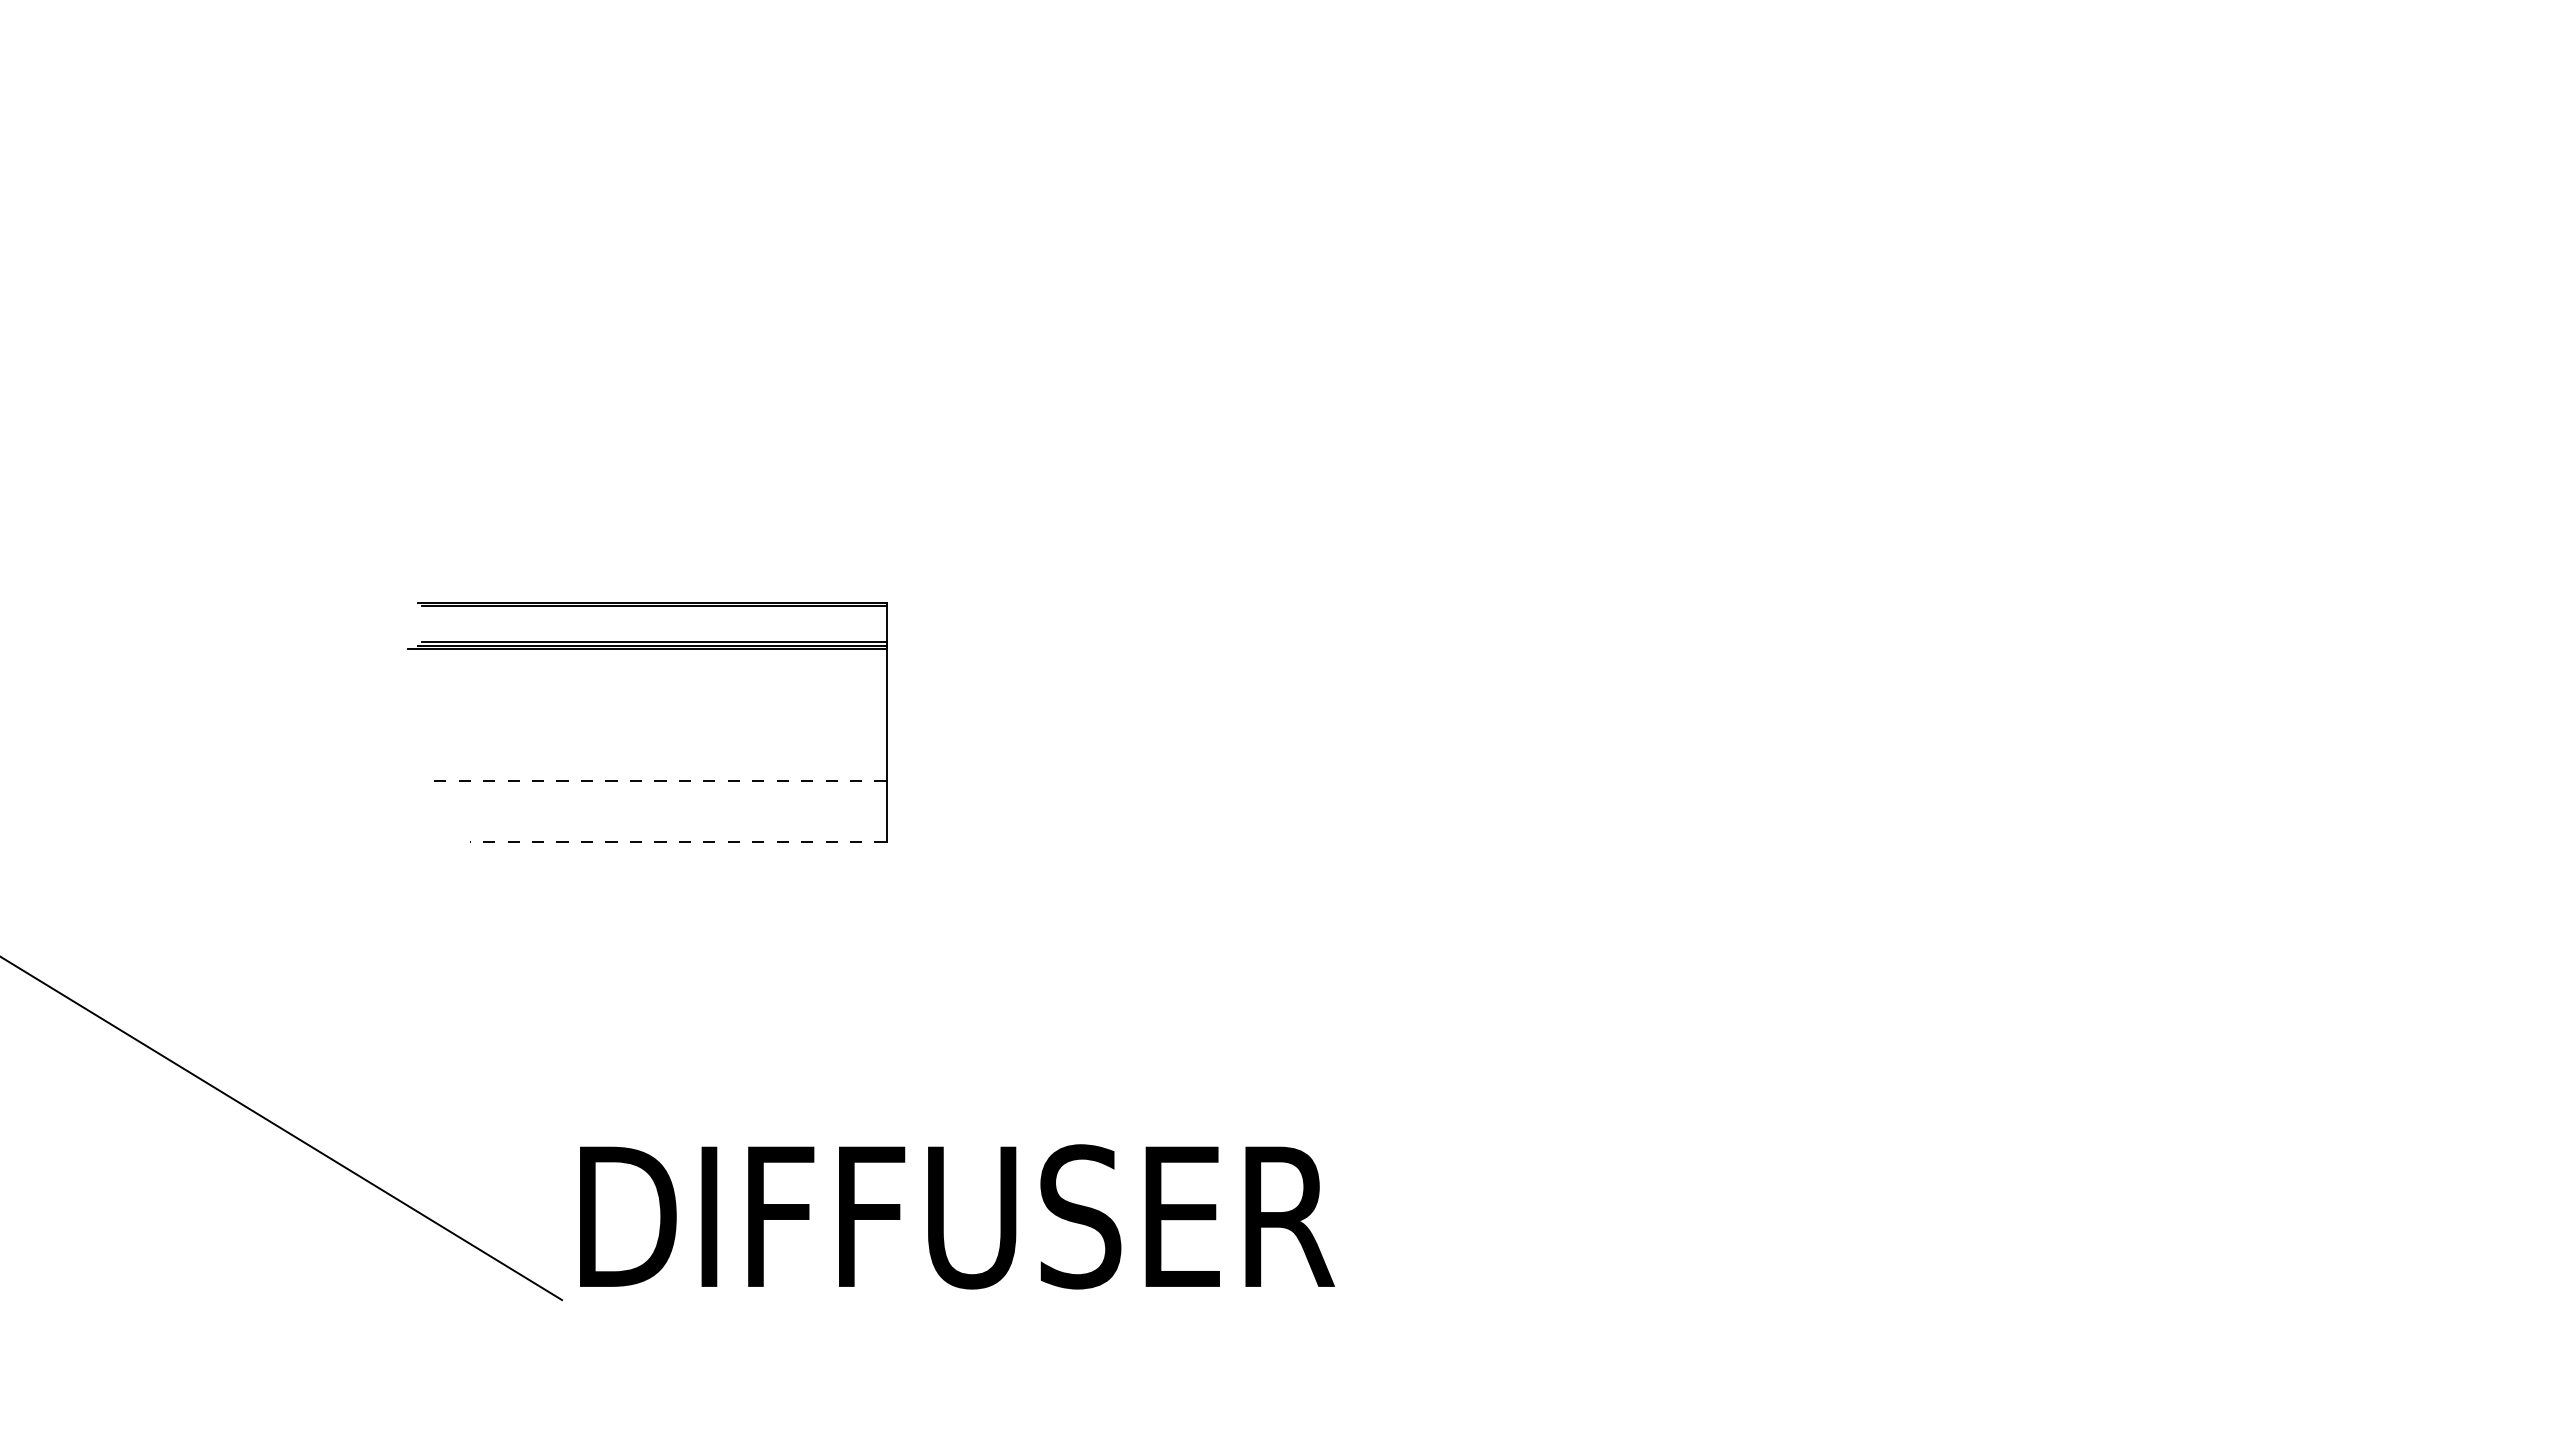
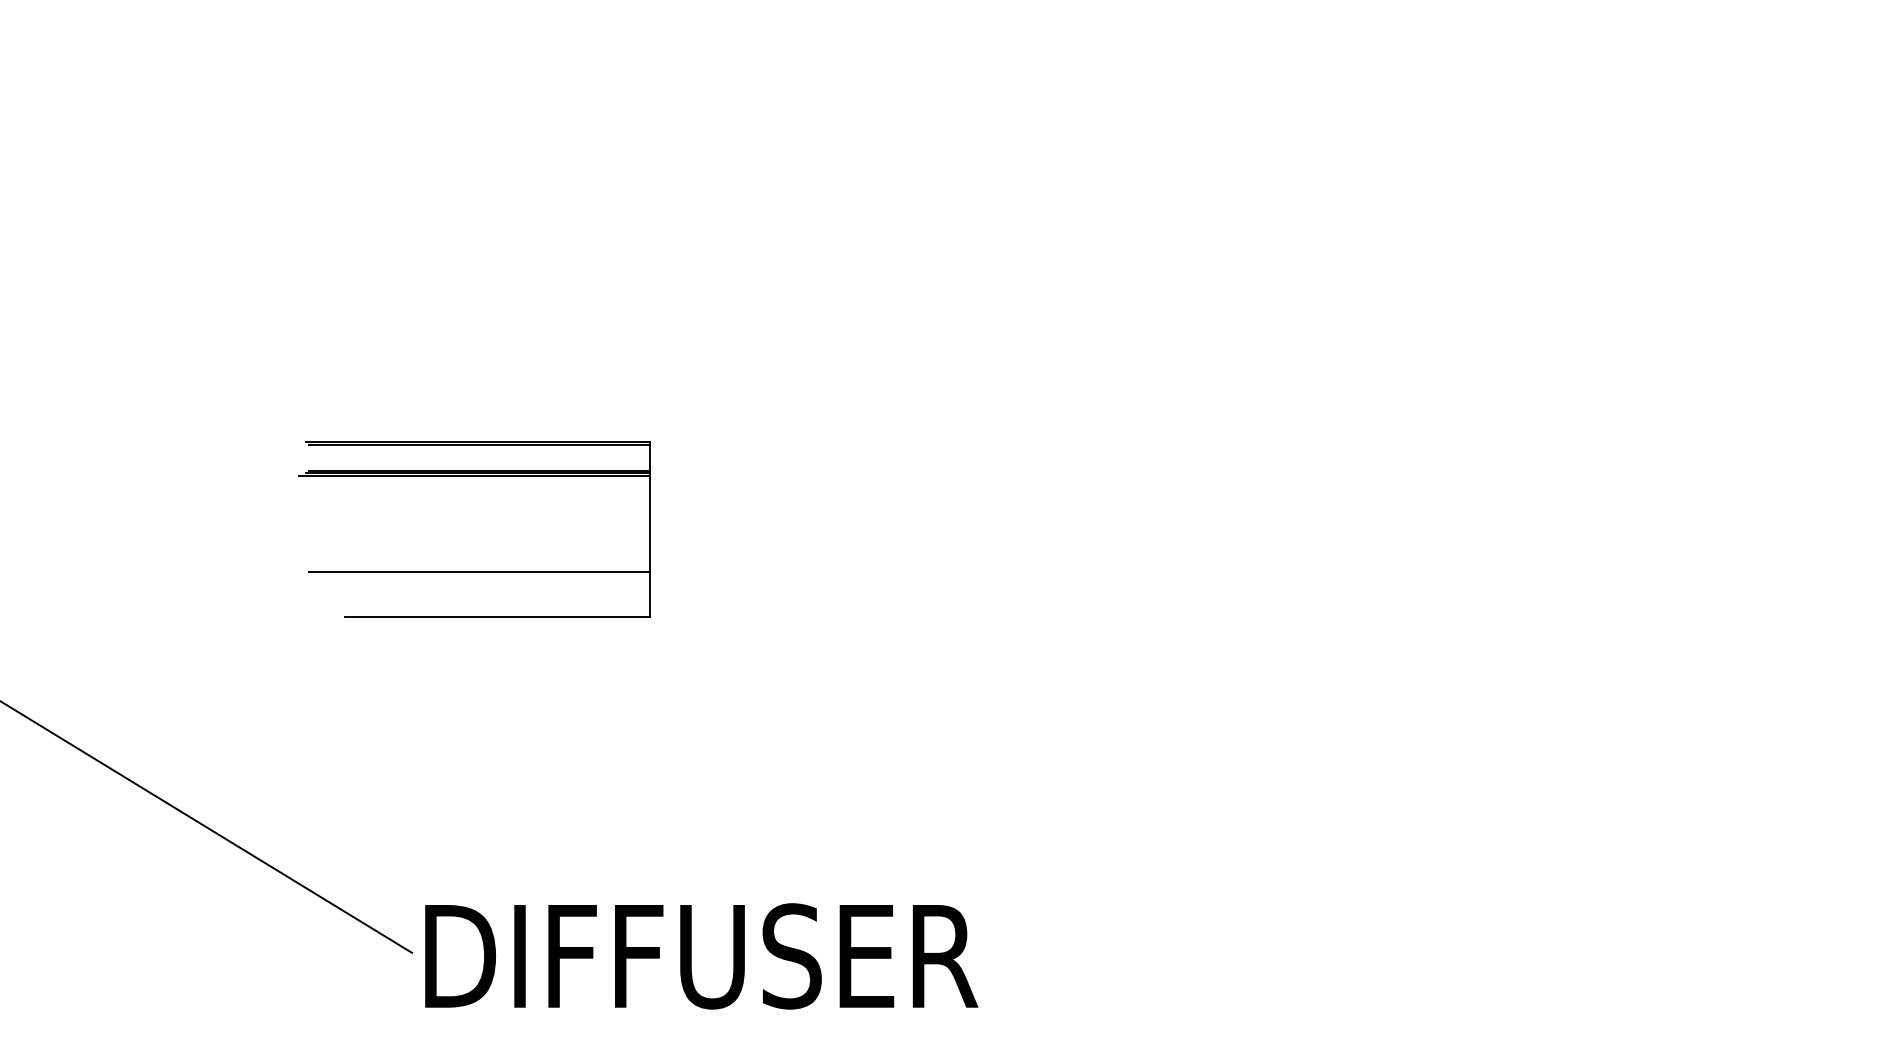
line: (654, 780) -> (479, 572), dashed -> solid
line: (677, 841) -> (496, 616), dashed -> solid
text: (957, 1216) -> (701, 956), moved

